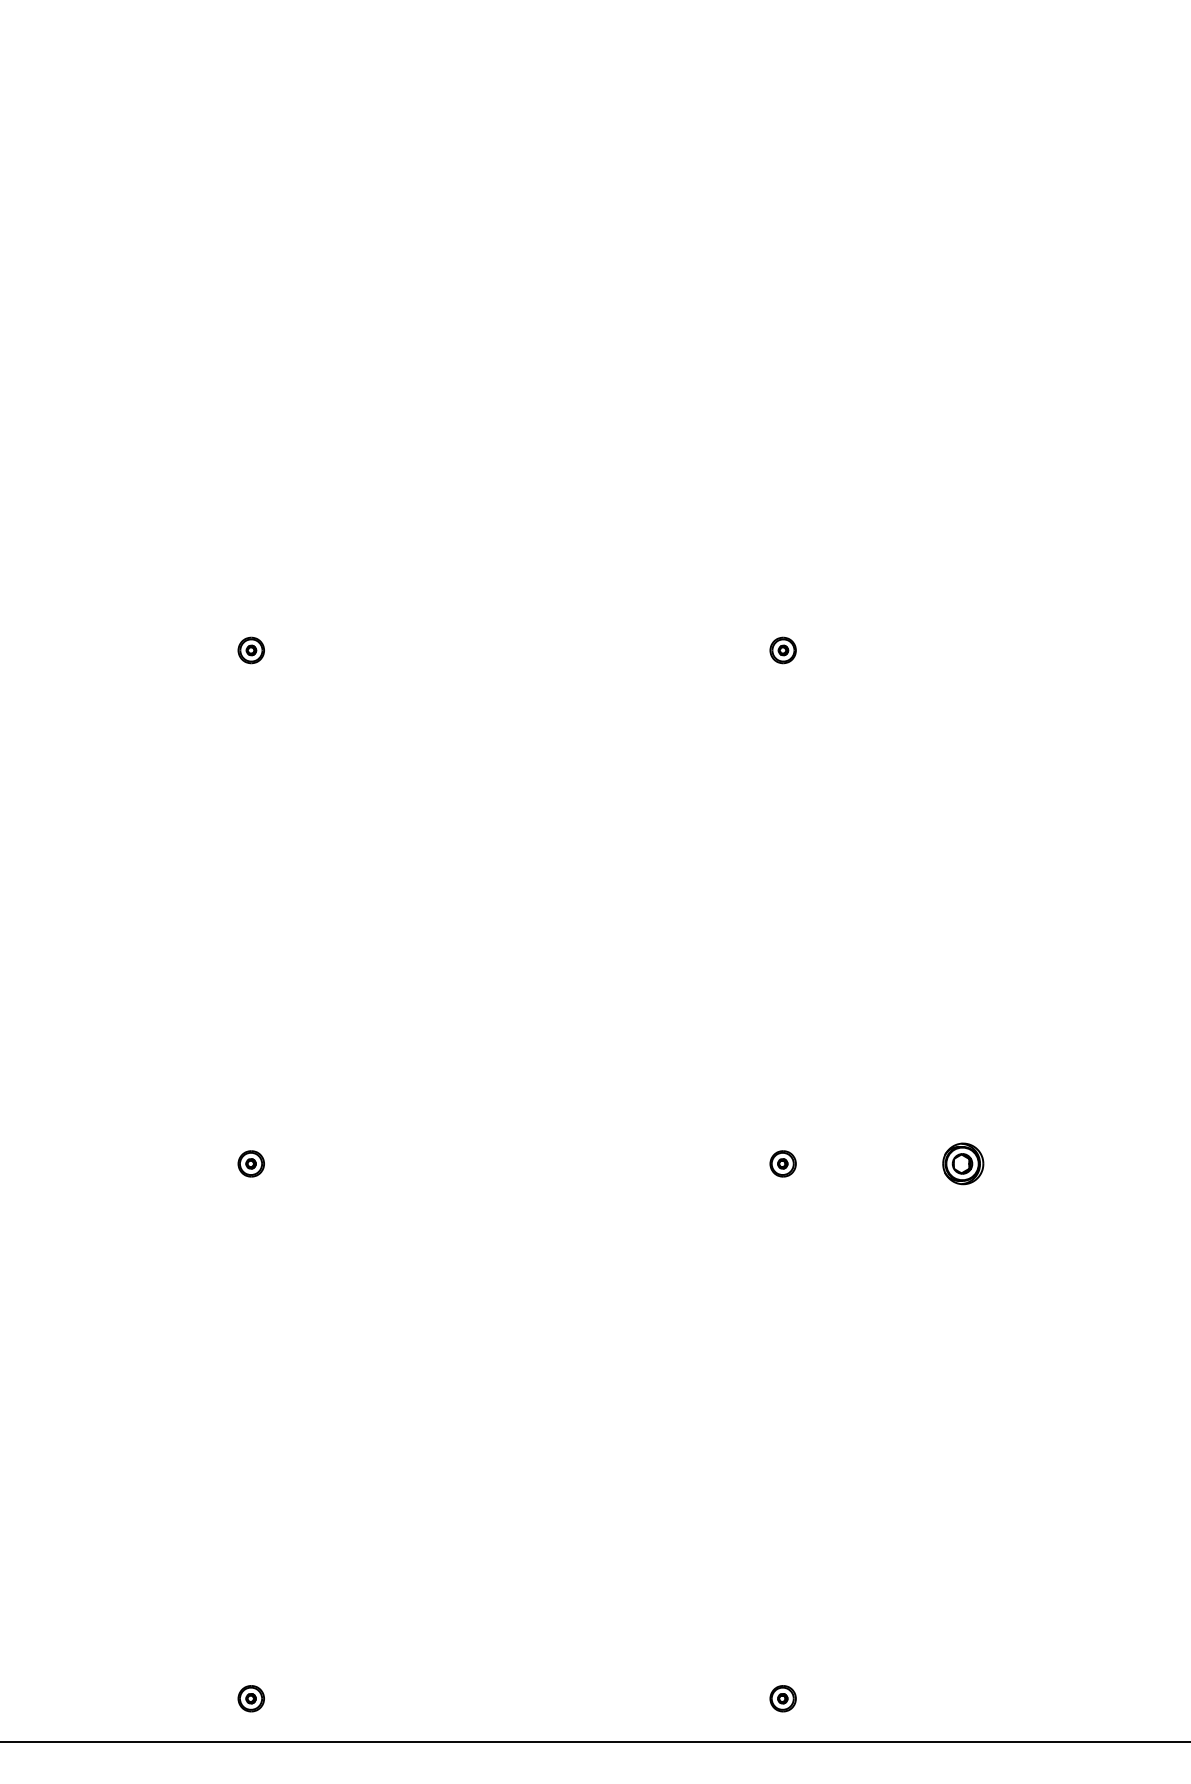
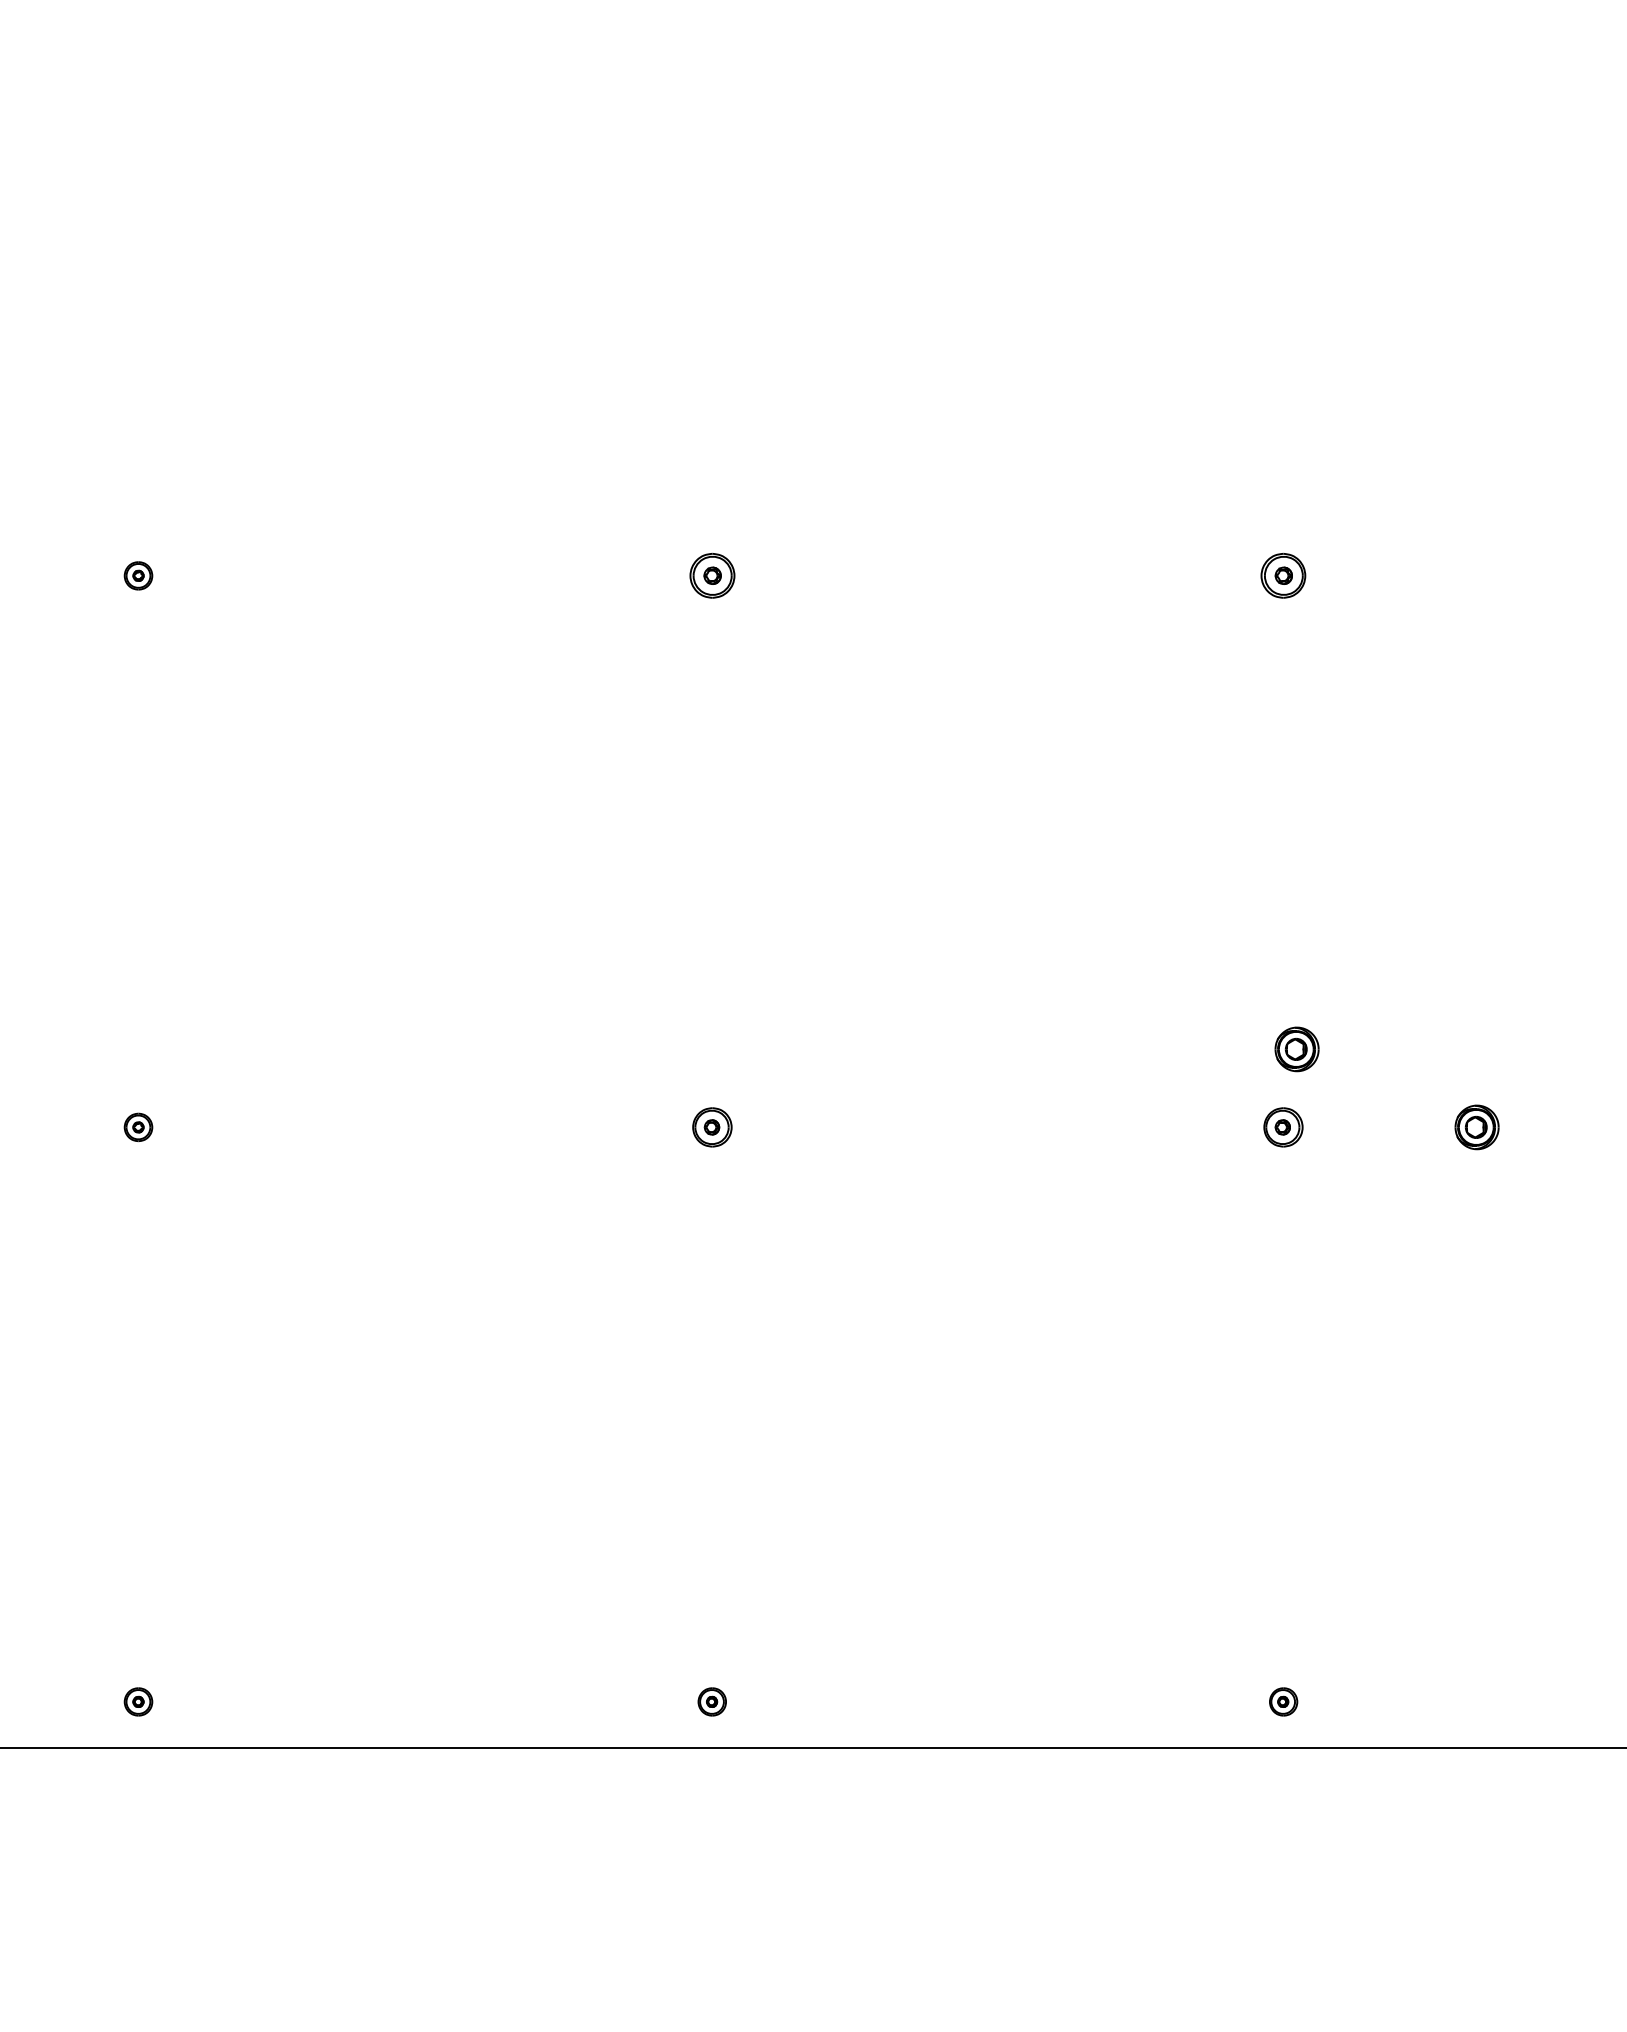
part: (250, 650) -> (711, 575), size x1.6
part: (783, 650) -> (1283, 575), size x1.6
part: (795, 1091) -> (1296, 1049), added
part: (250, 1163) -> (711, 1127), size x1.4
part: (783, 1163) -> (1283, 1127), size x1.4

